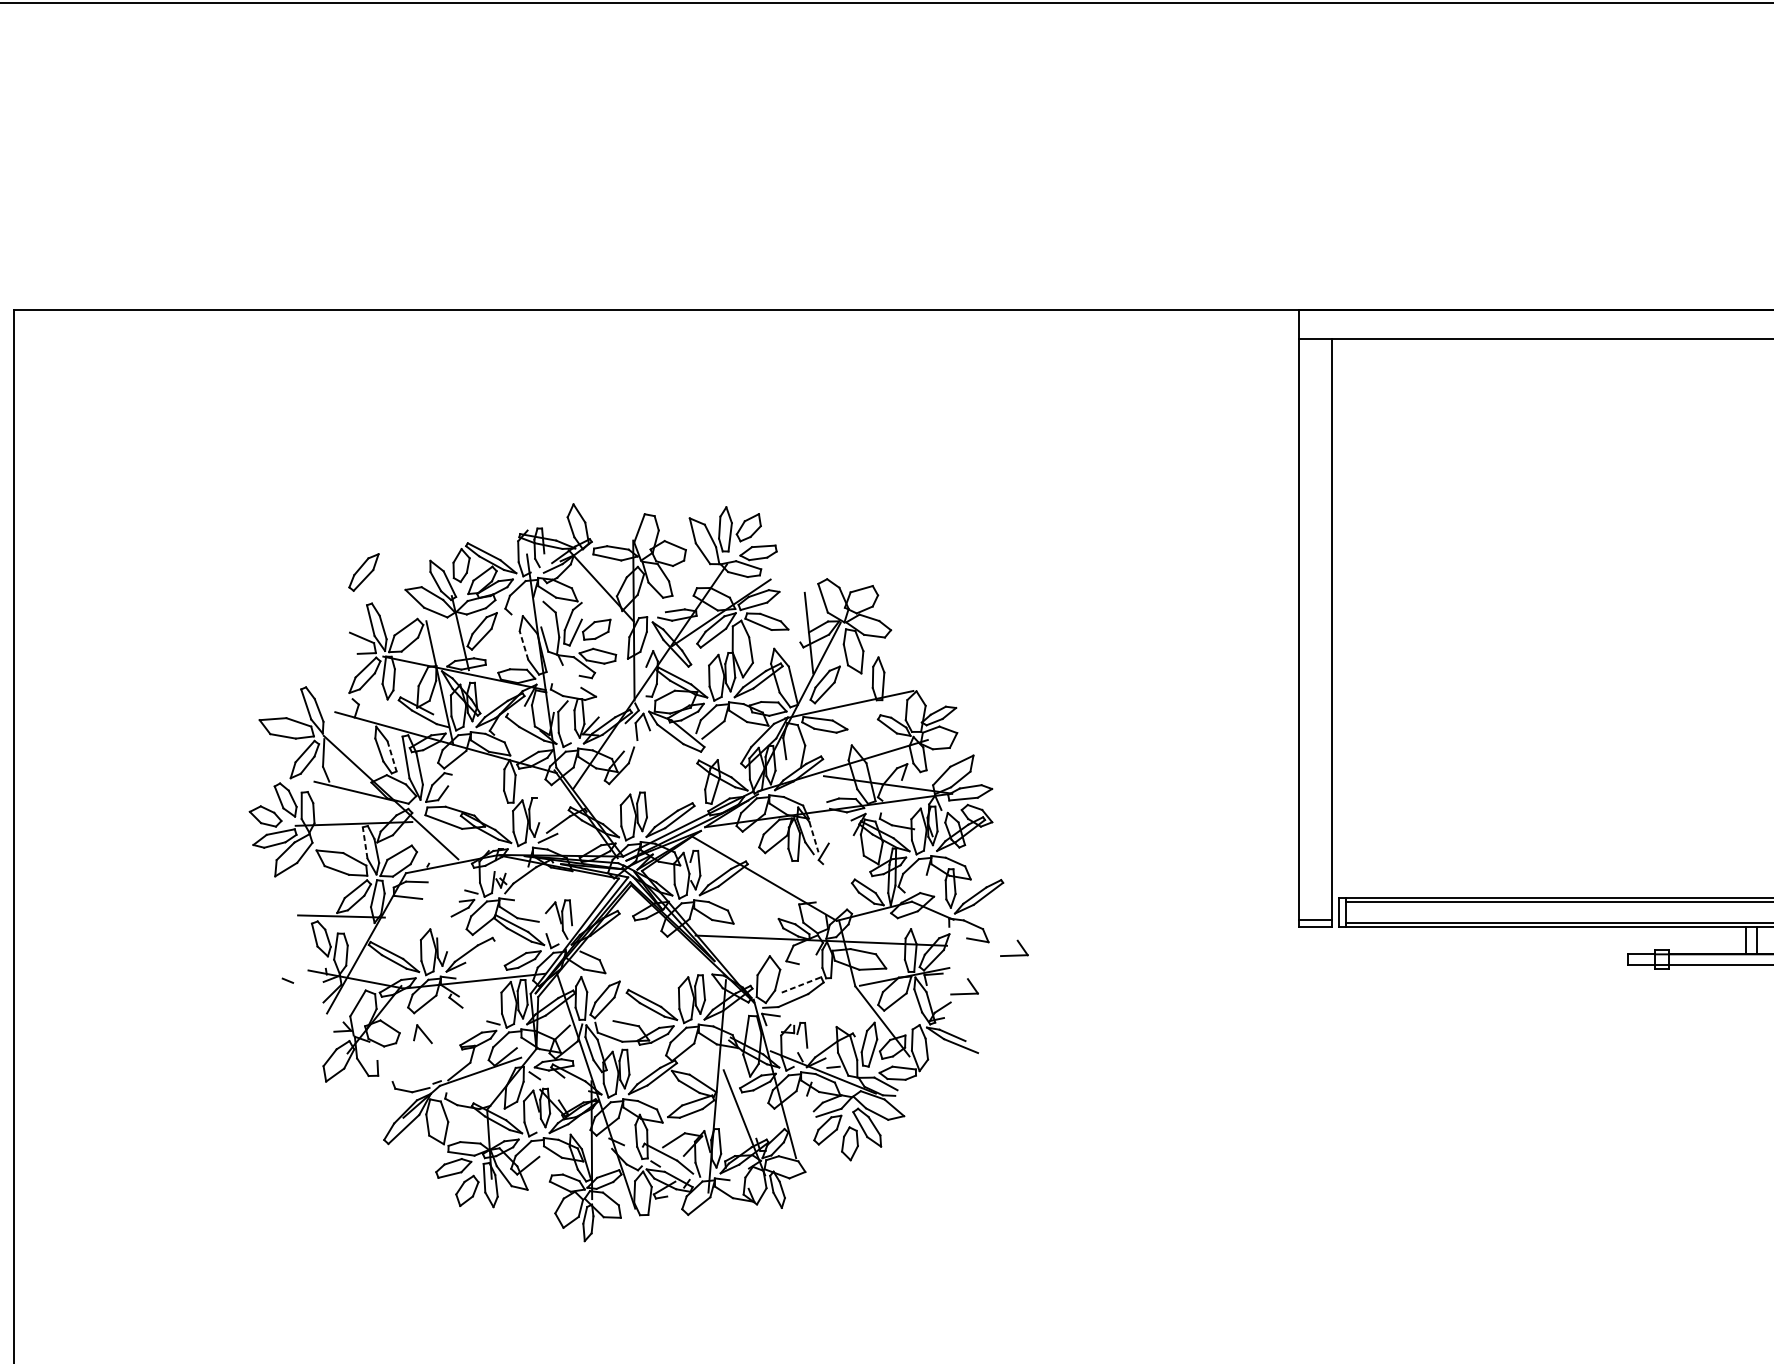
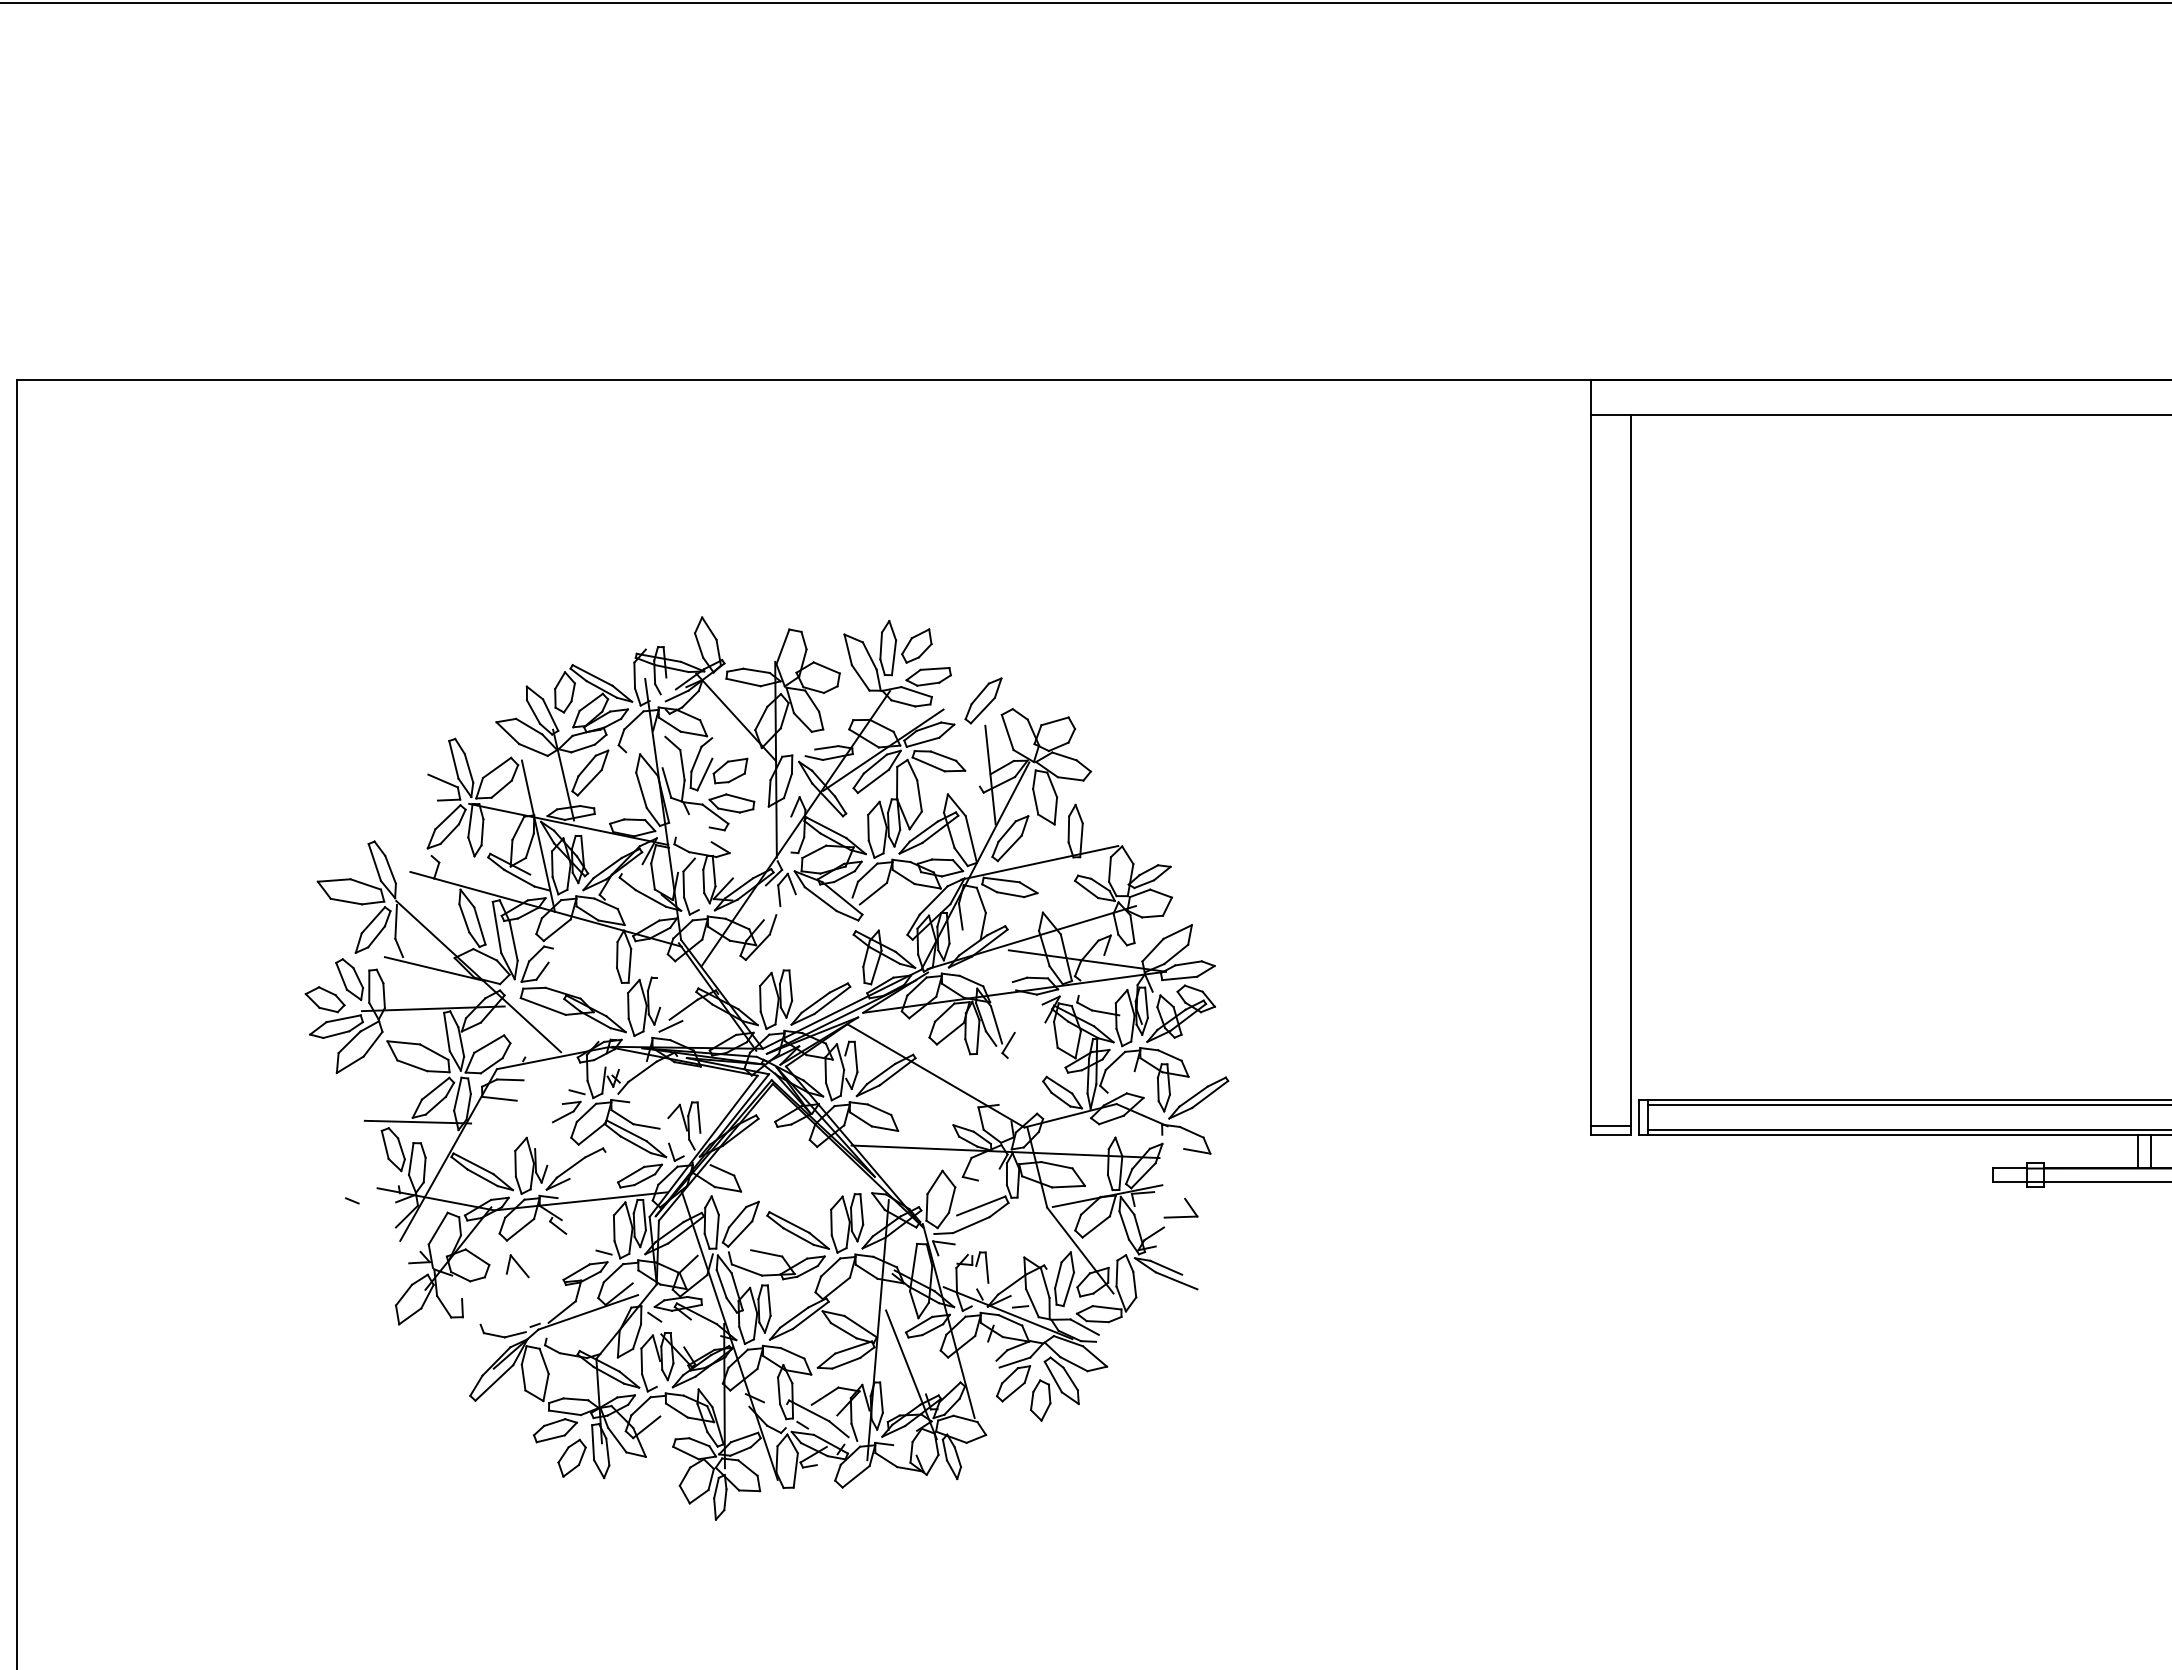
part: (363, 572) -> (983, 700), moved
line: (524, 644) -> (641, 789), dashed -> solid
line: (392, 756) -> (480, 926), dashed -> solid
line: (813, 837) -> (996, 1025), dashed -> solid
line: (364, 842) -> (446, 1031), dashed -> solid
part: (1019, 945) -> (1248, 1157), removed
line: (801, 984) -> (981, 1205), dashed -> solid

